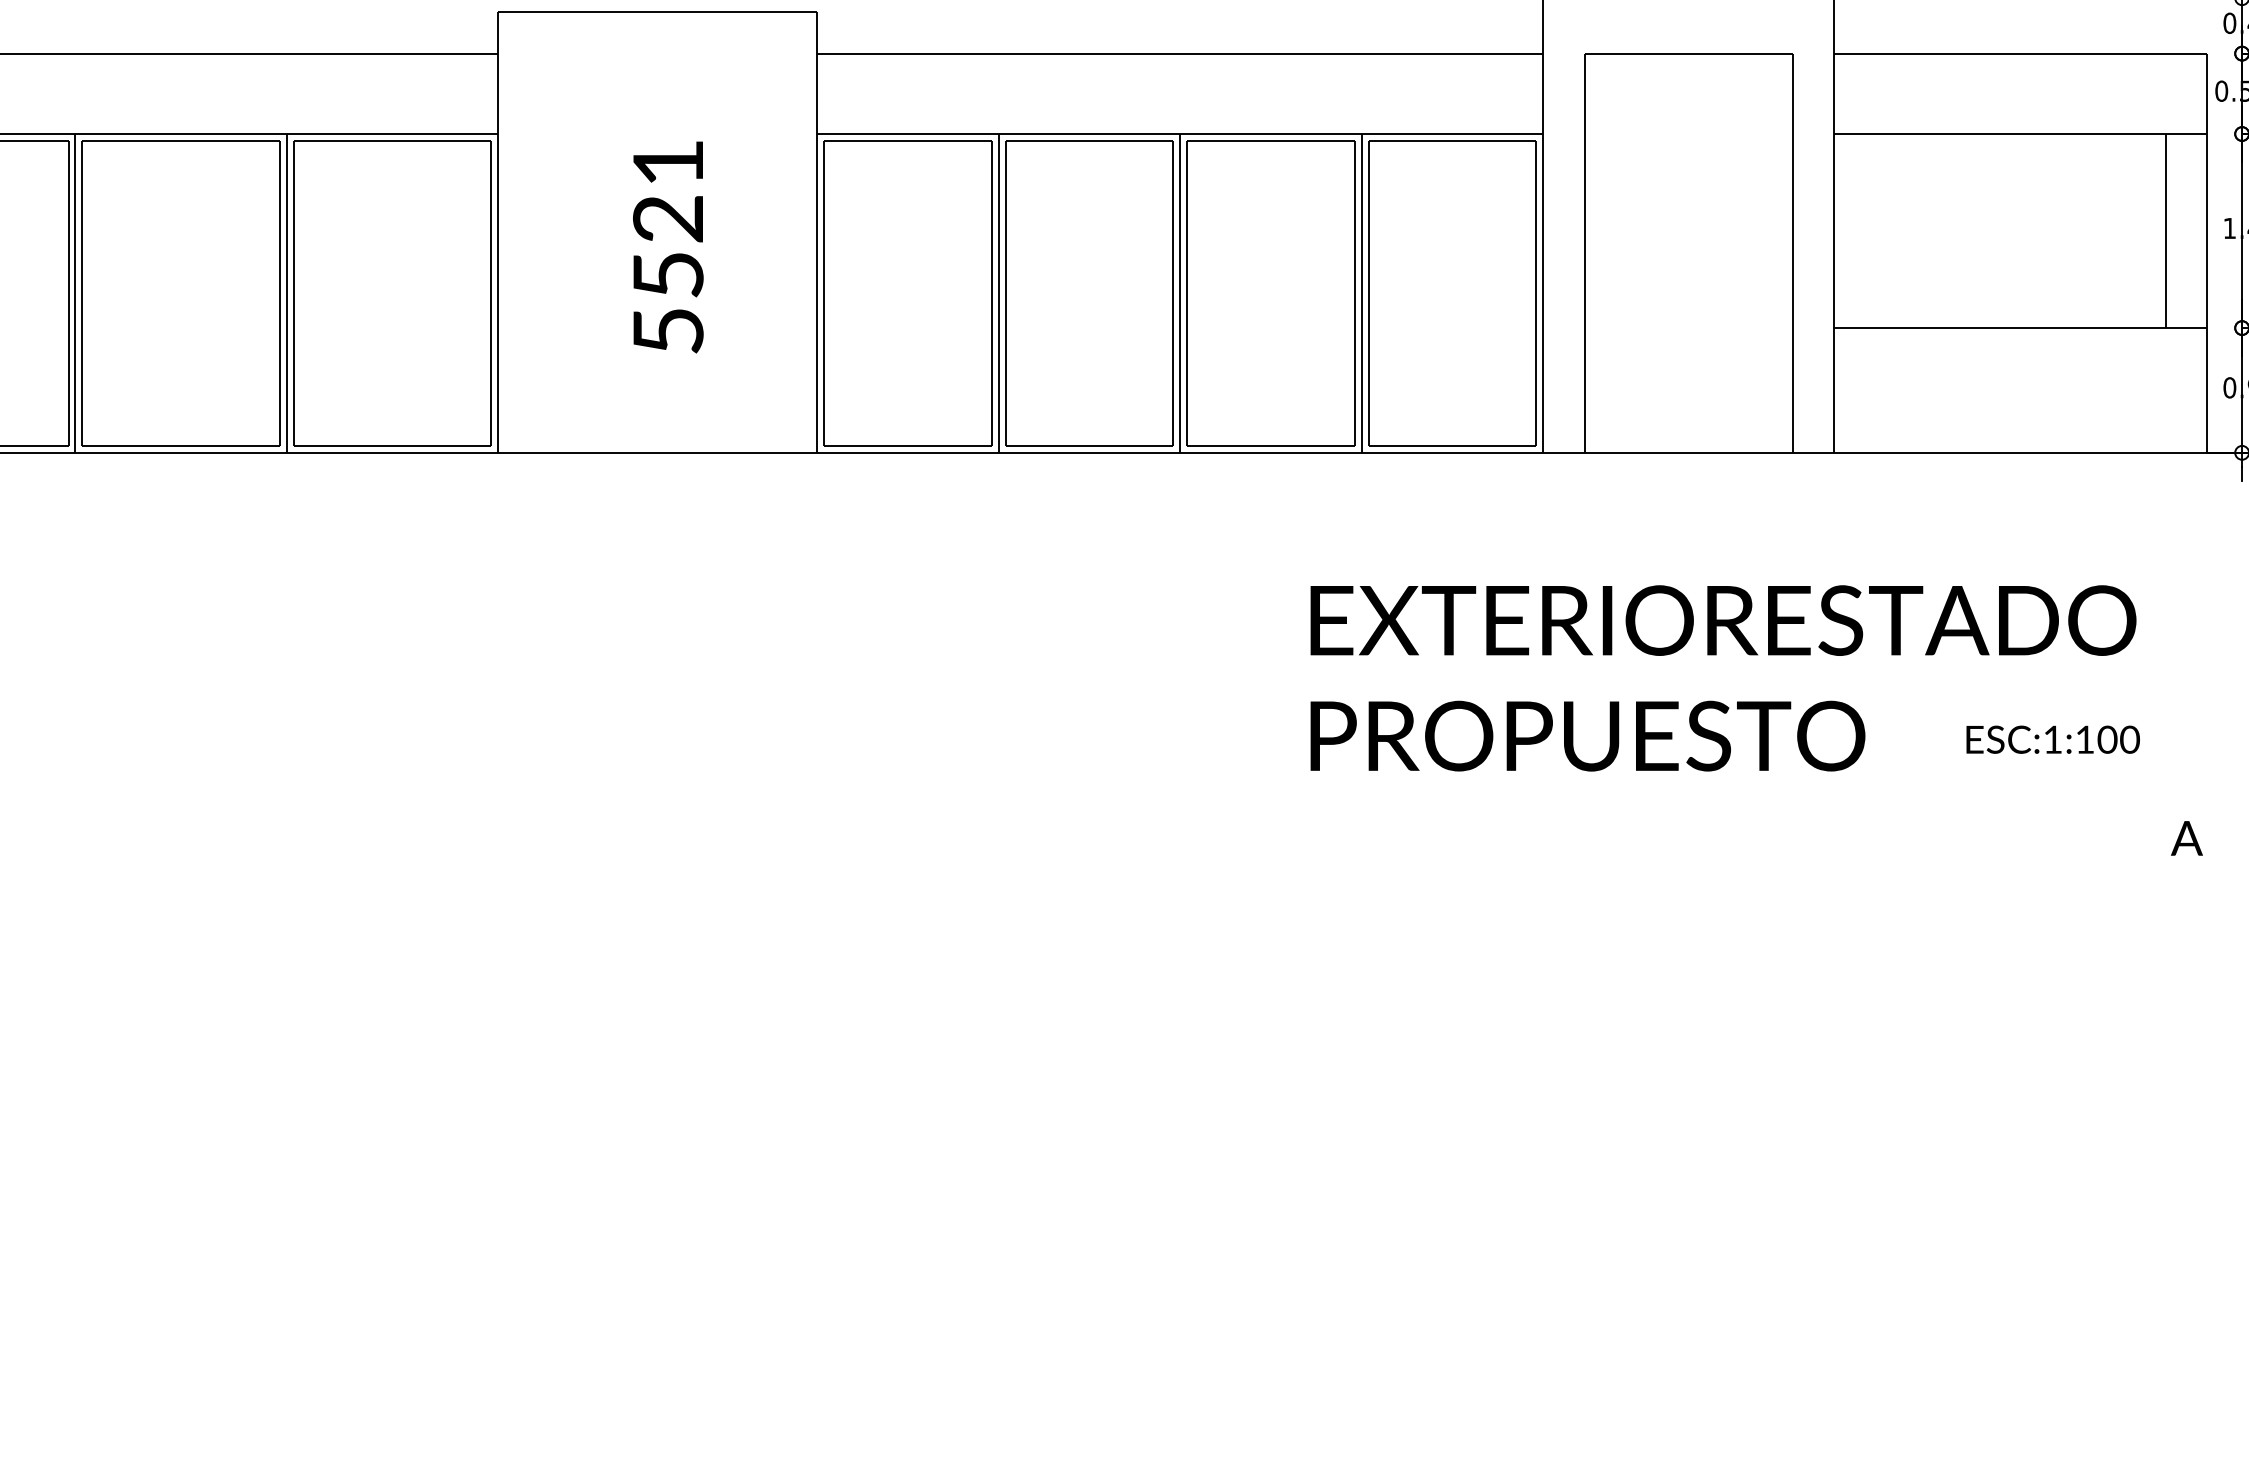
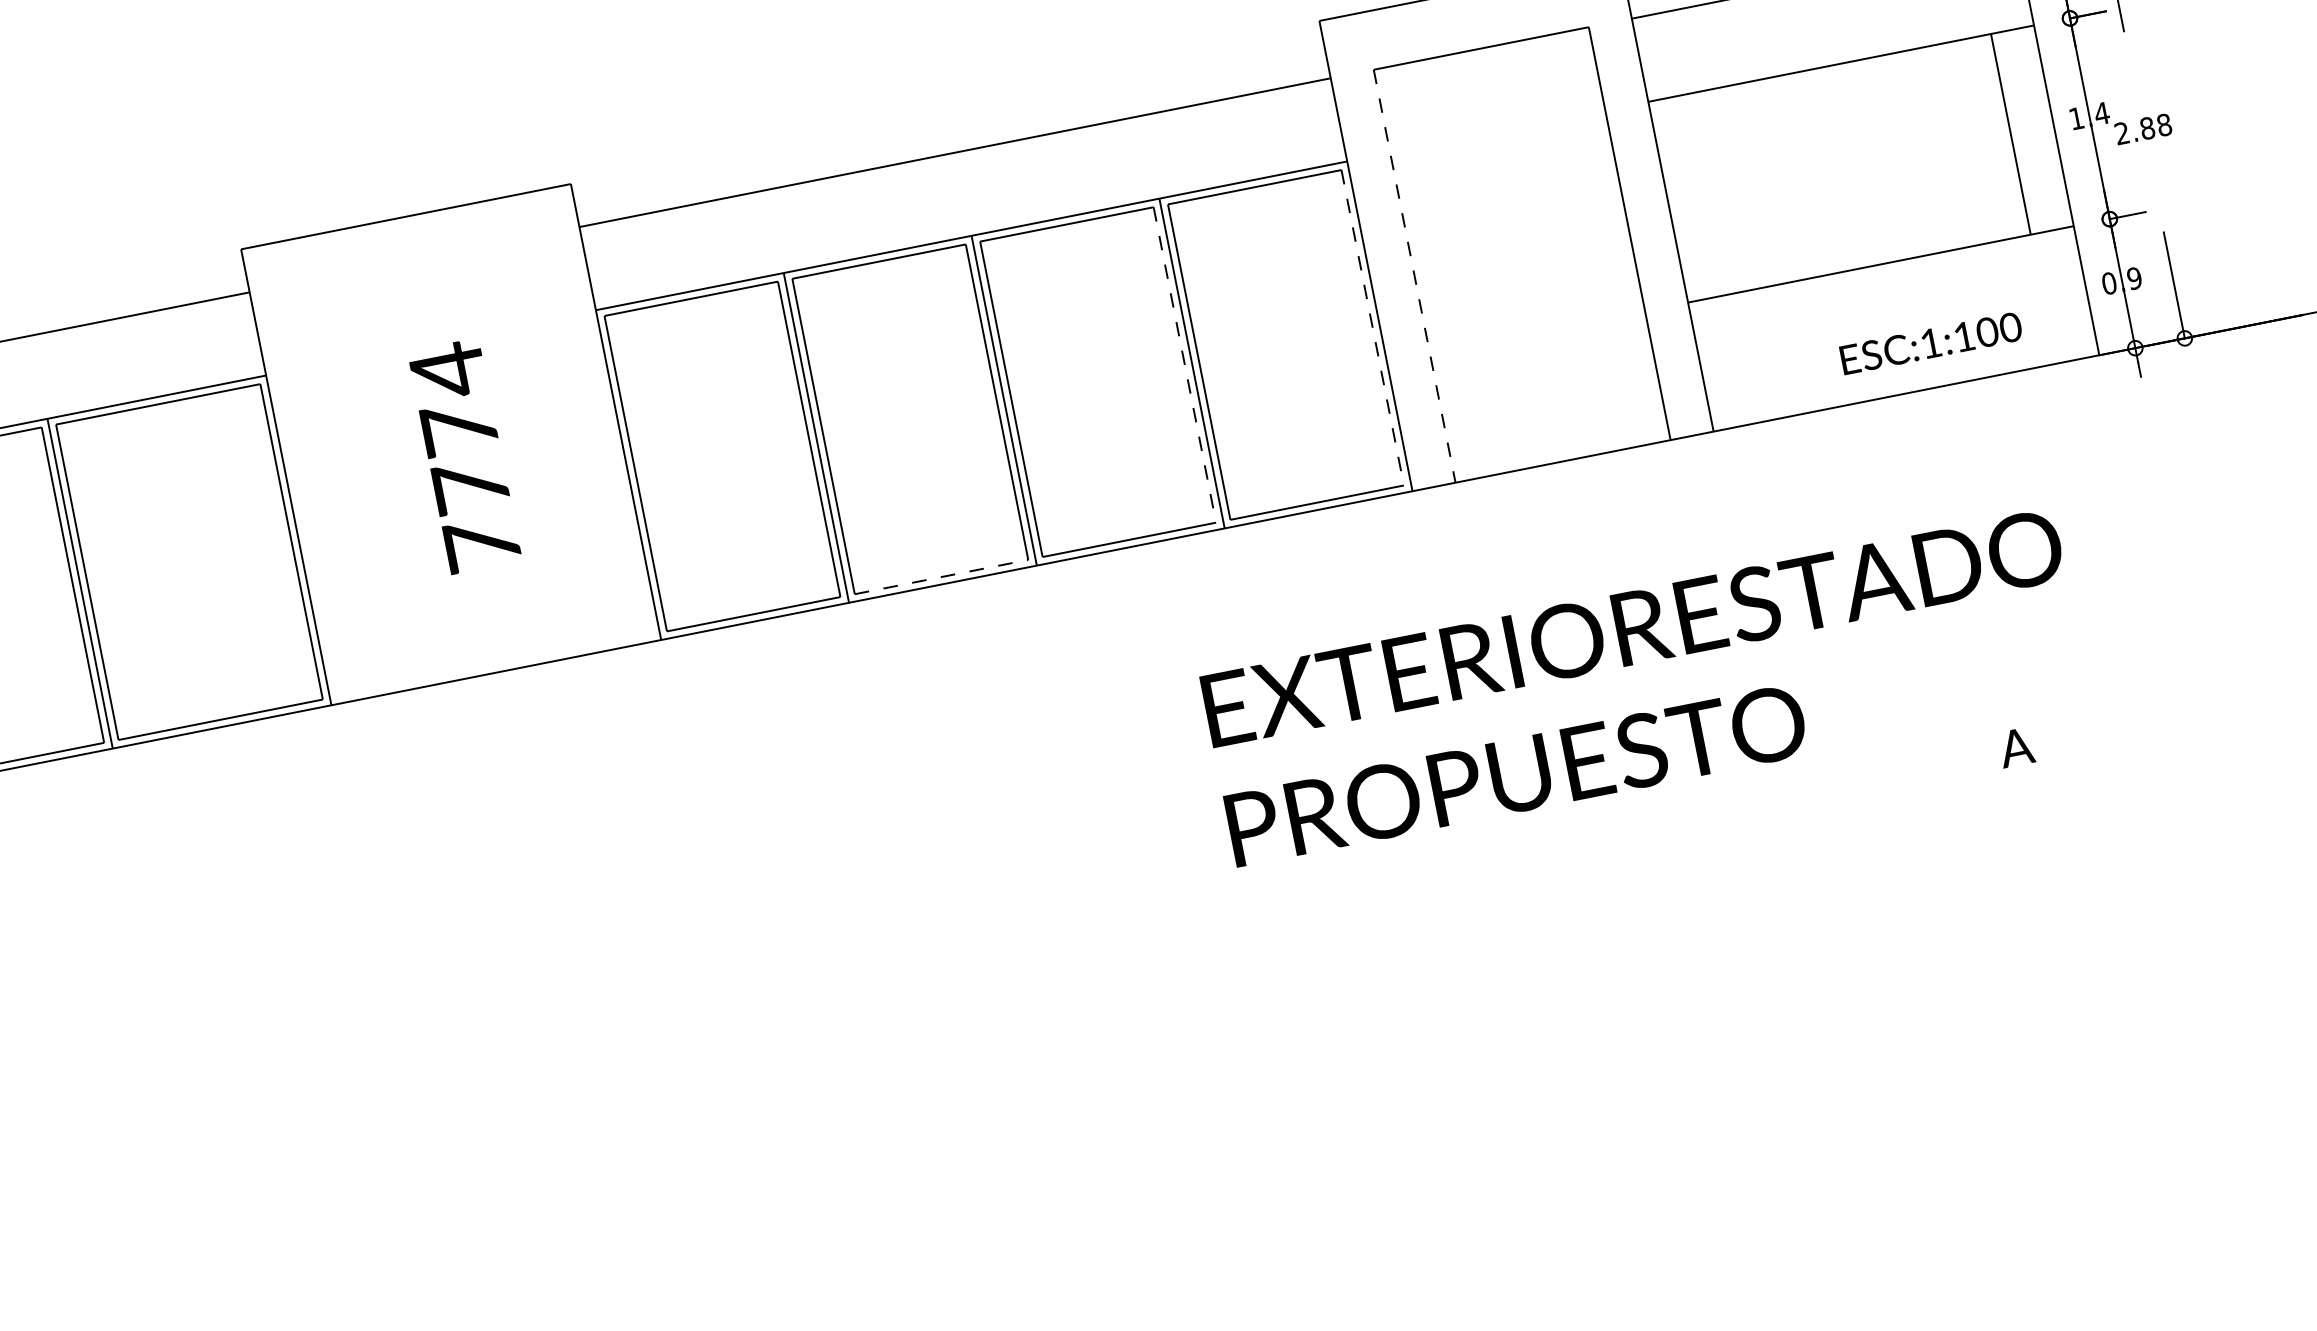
text: (668, 245) -> (465, 456), 5521 -> 7774
line: (1584, 253) -> (1414, 276), solid -> dashed
line: (1354, 293) -> (1184, 365), solid -> dashed
line: (1536, 293) -> (1372, 327), solid -> dashed
line: (1089, 445) -> (941, 576), solid -> dashed
text: (2052, 739) -> (1930, 343), moved
text: (2186, 838) -> (2015, 747), moved

